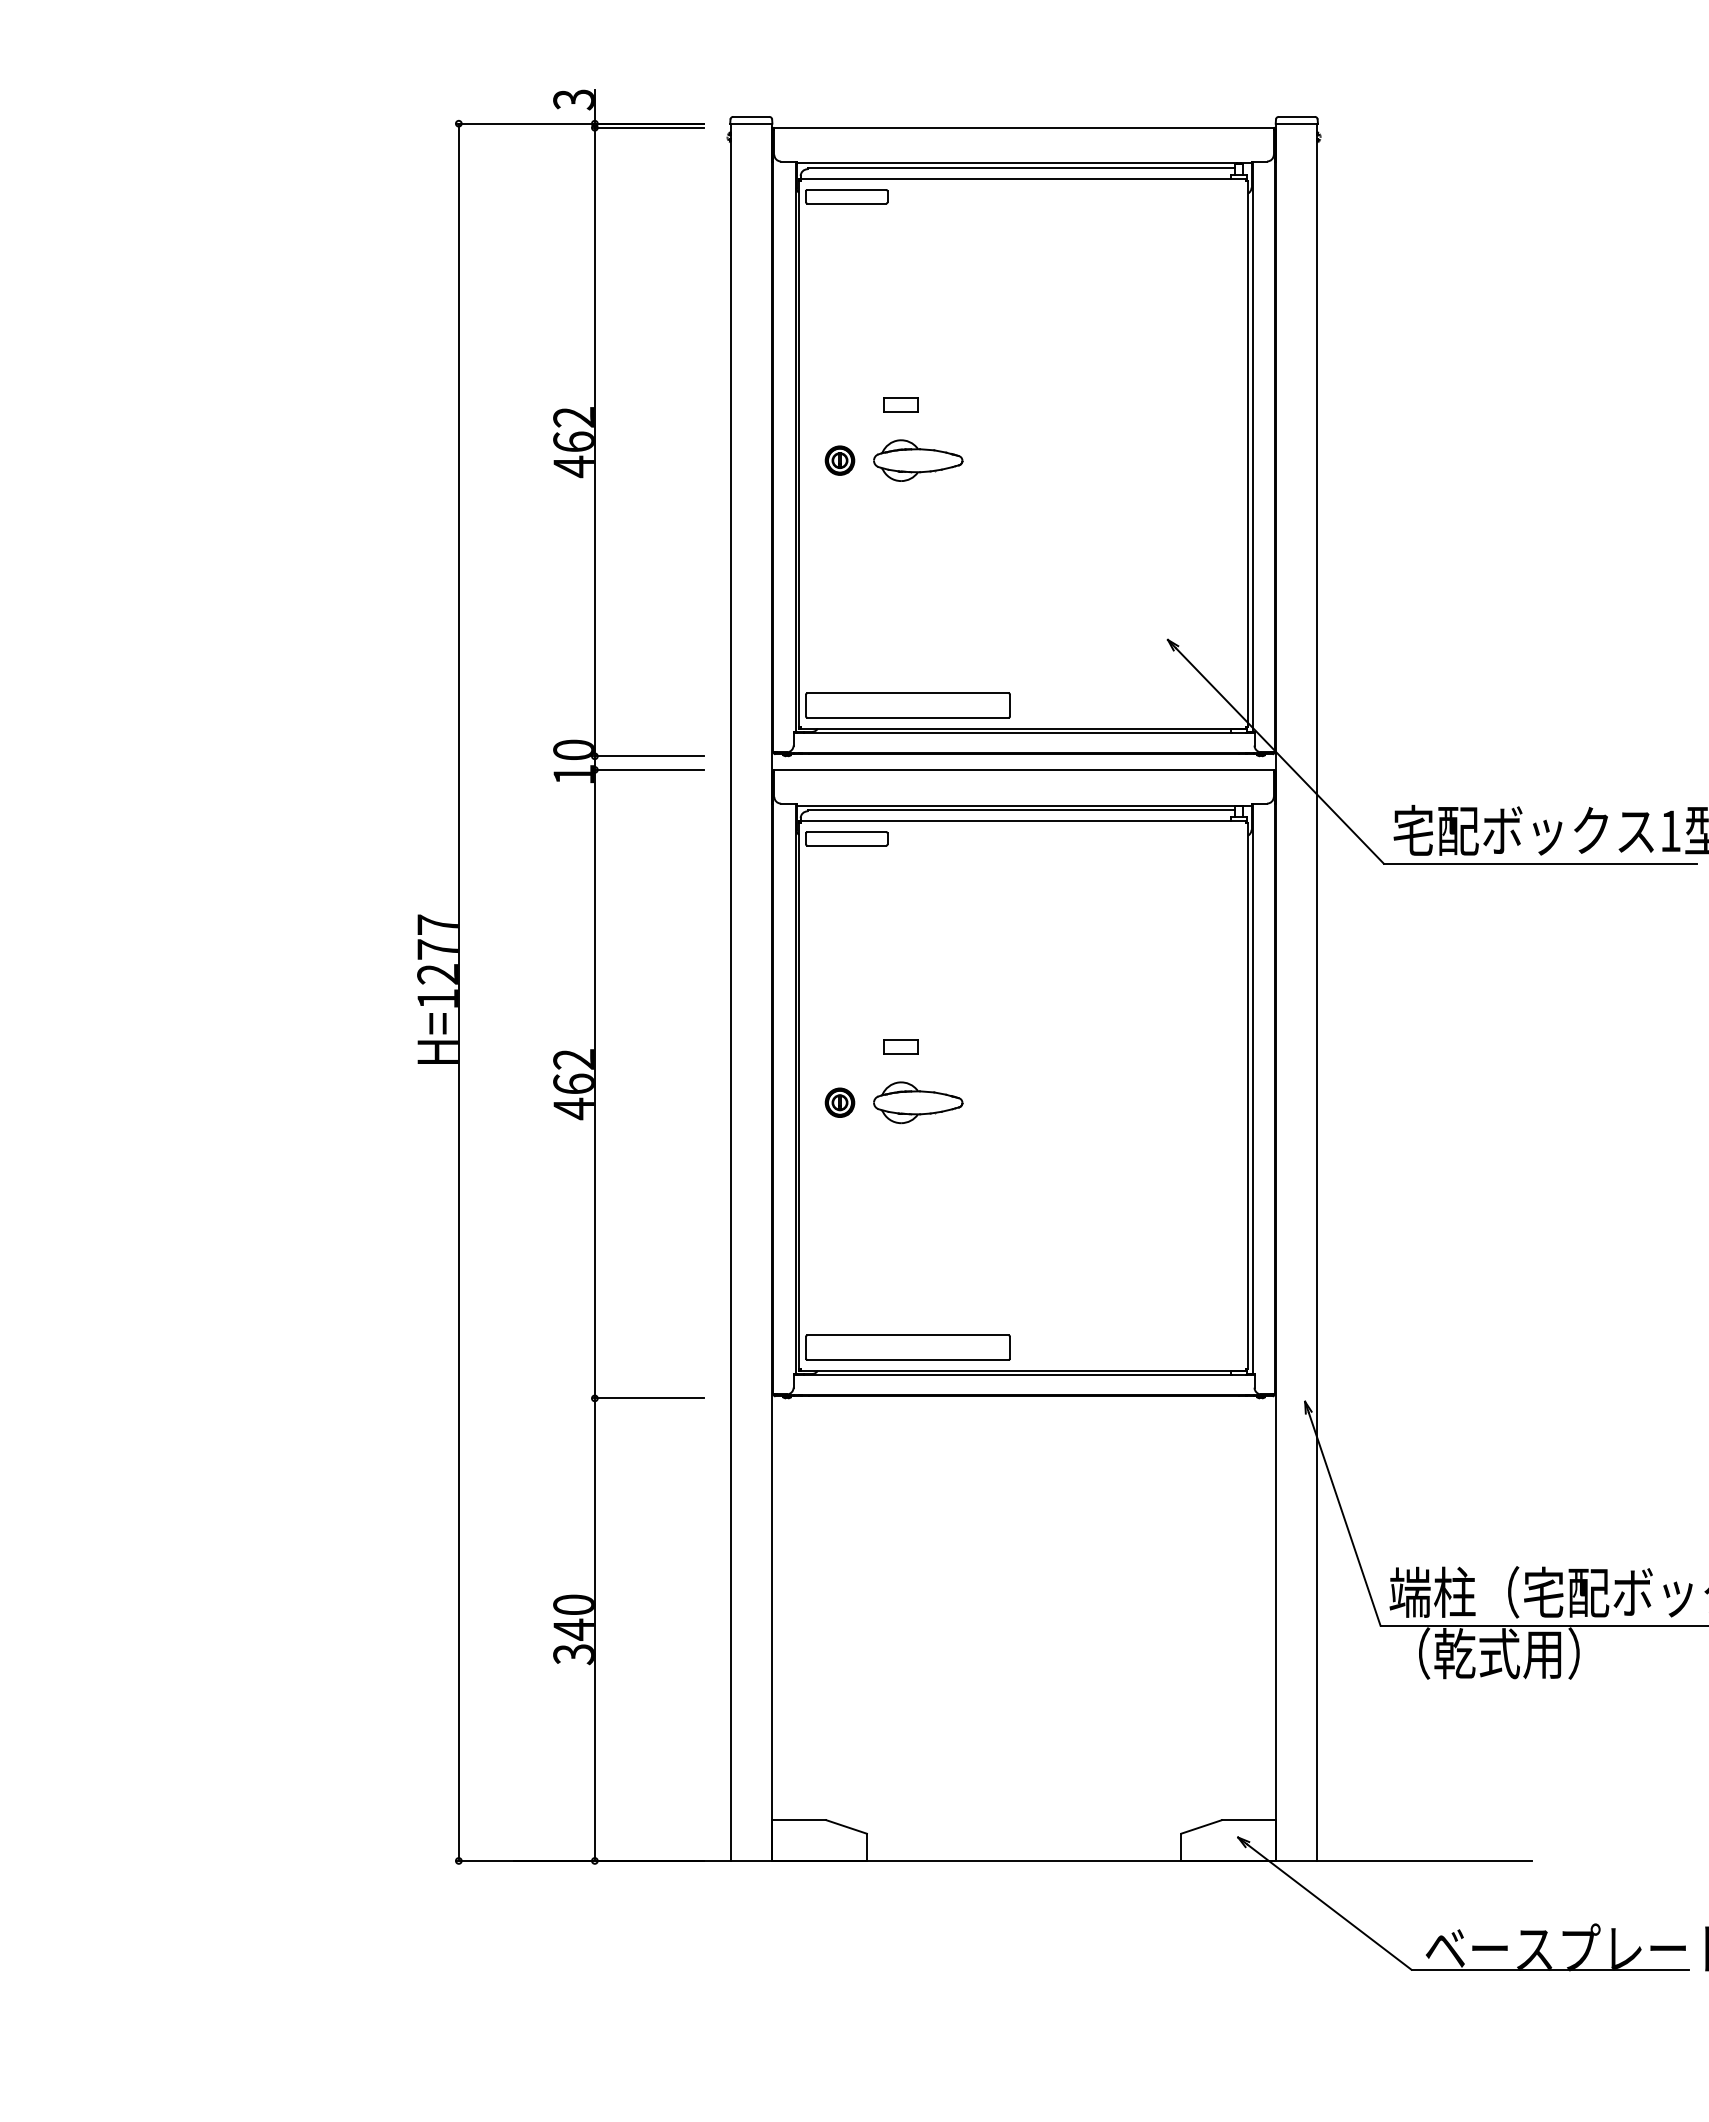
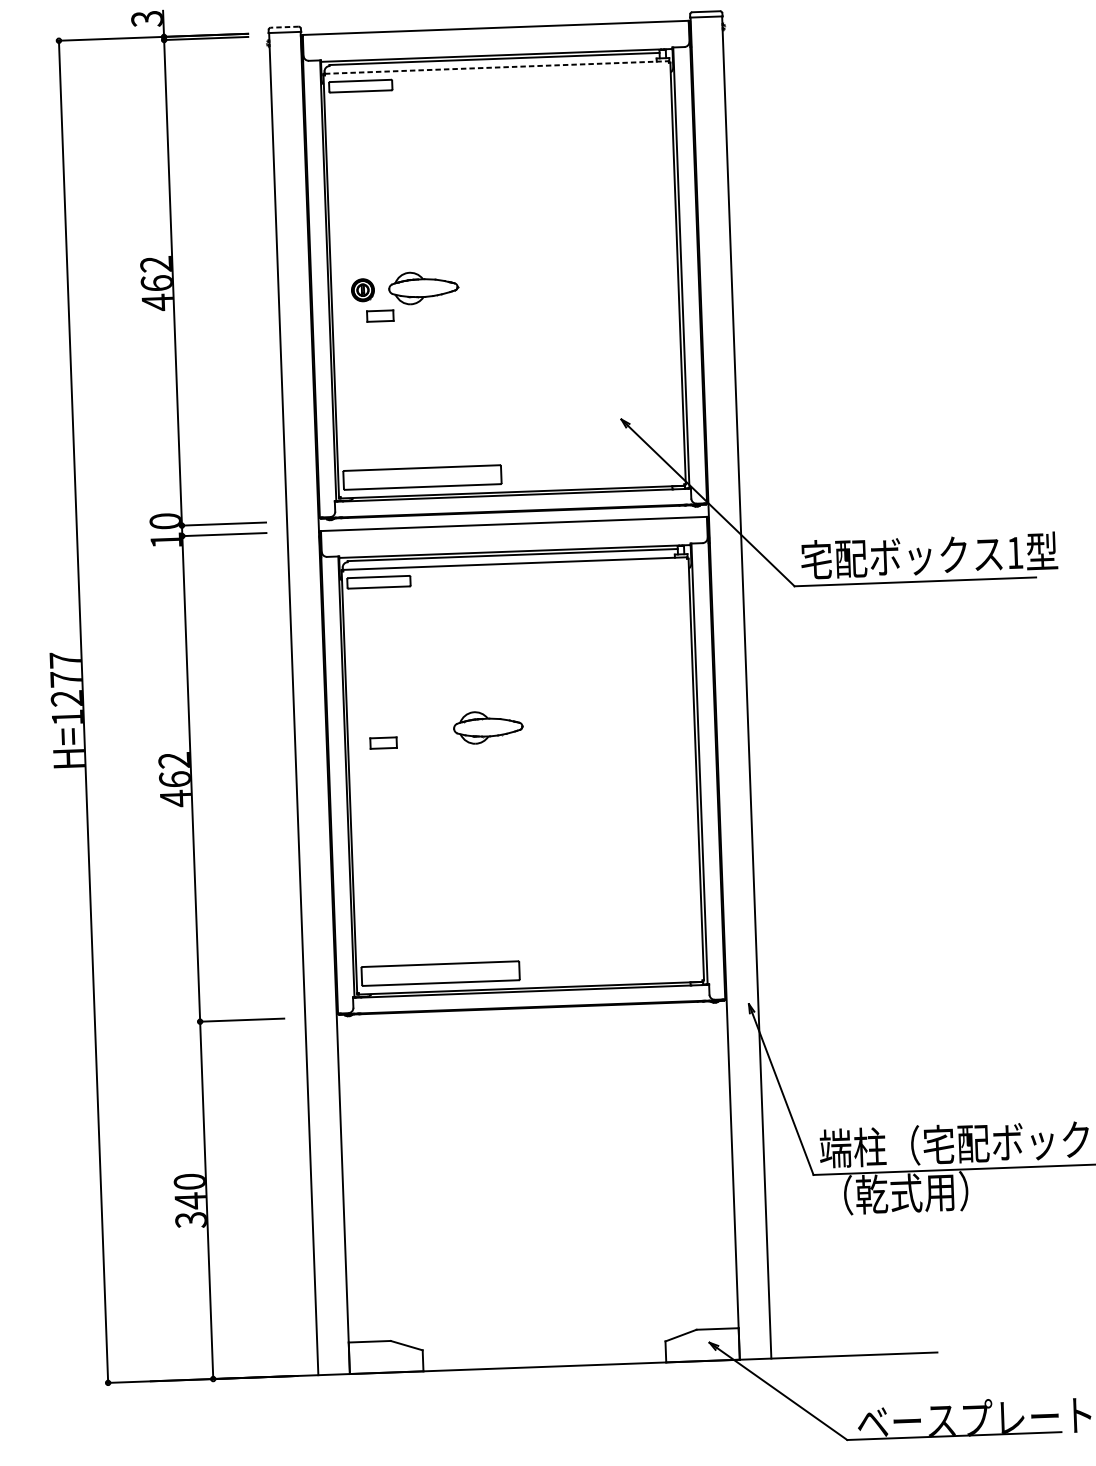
line: (750, 116) -> (284, 26), solid -> dashed
line: (1024, 179) -> (497, 67), solid -> dashed
part: (900, 404) -> (379, 315), moved
part: (900, 1046) -> (383, 742), moved
part: (839, 1102) -> (380, 786), removed
part: (918, 1102) -> (488, 727), moved

